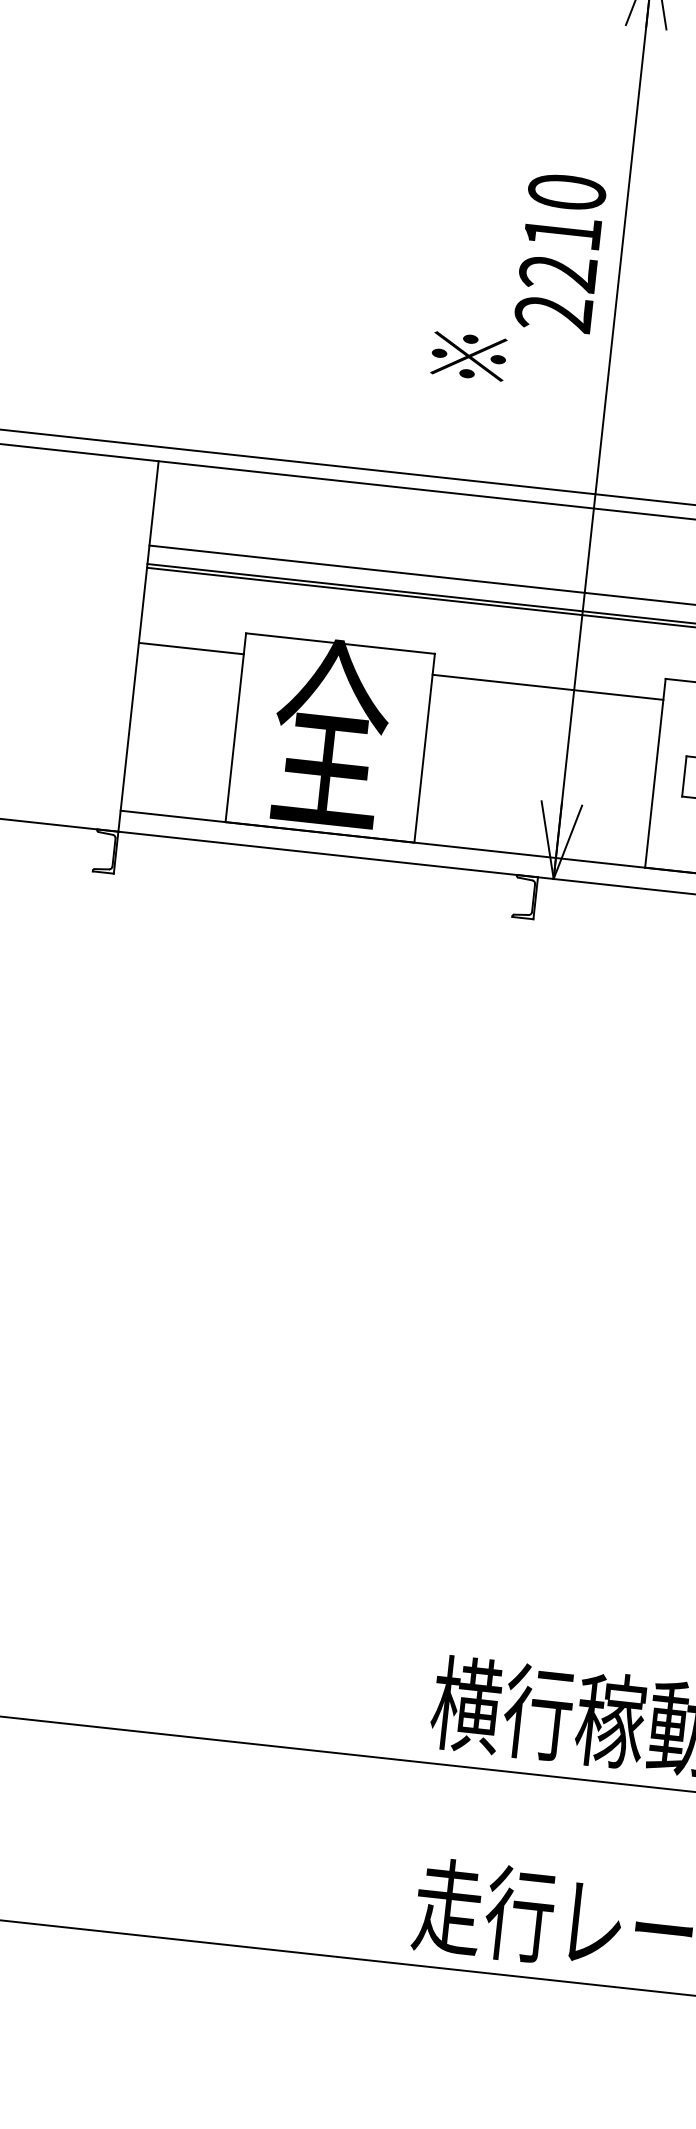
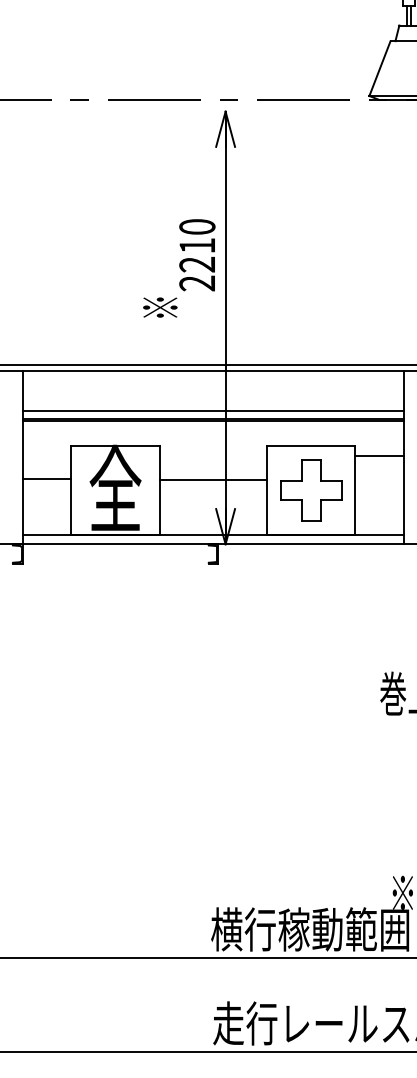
line: (190, 649) -> (46, 479), moved
line: (548, 687) -> (213, 480), moved

